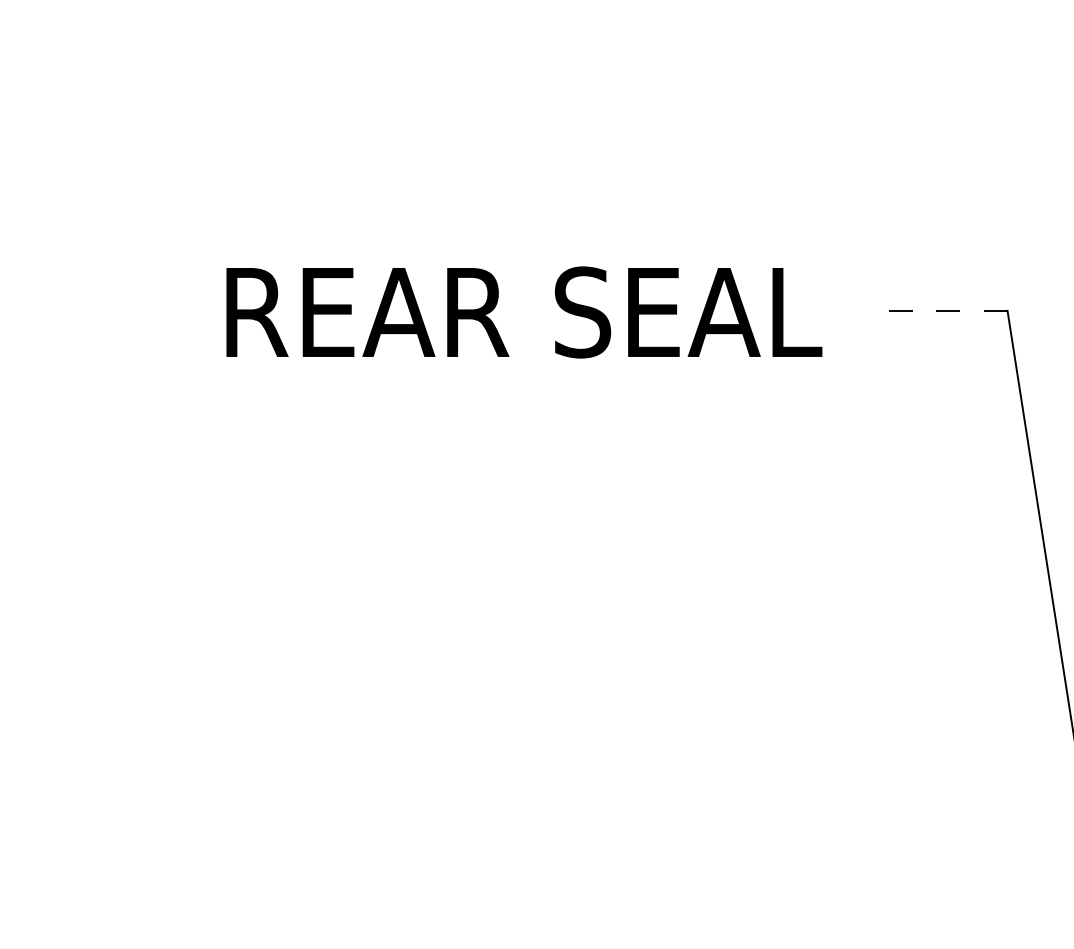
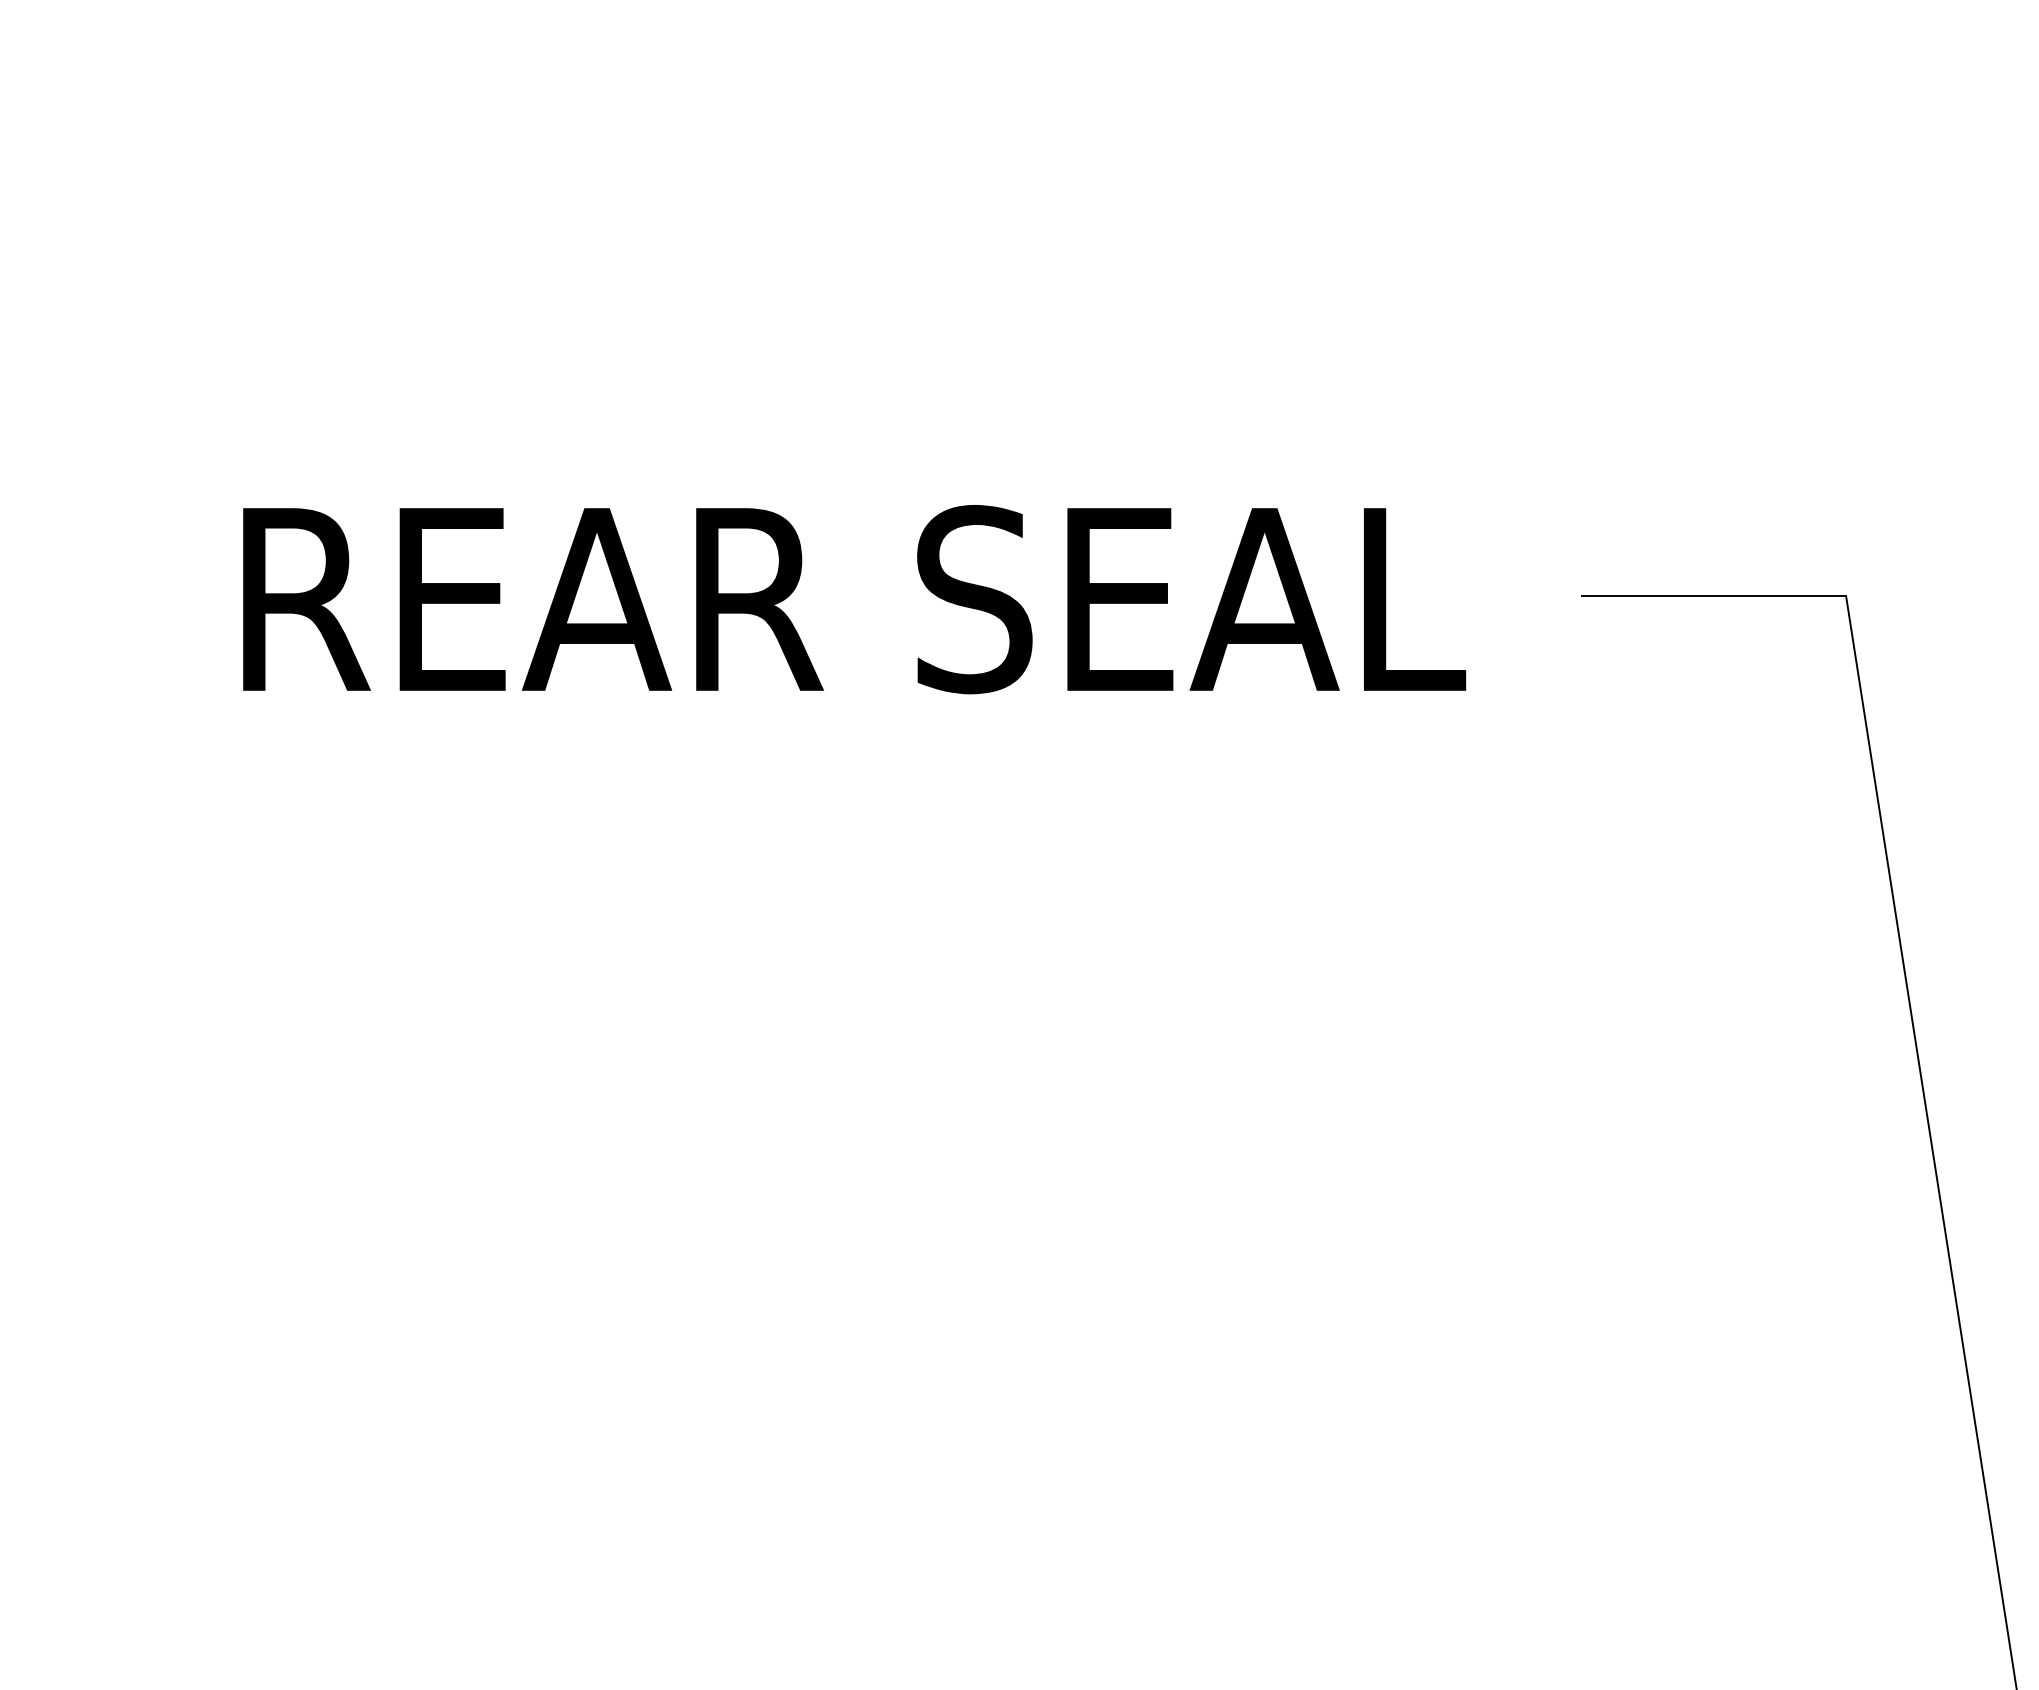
line: (942, 310) -> (1712, 595), dashed -> solid

